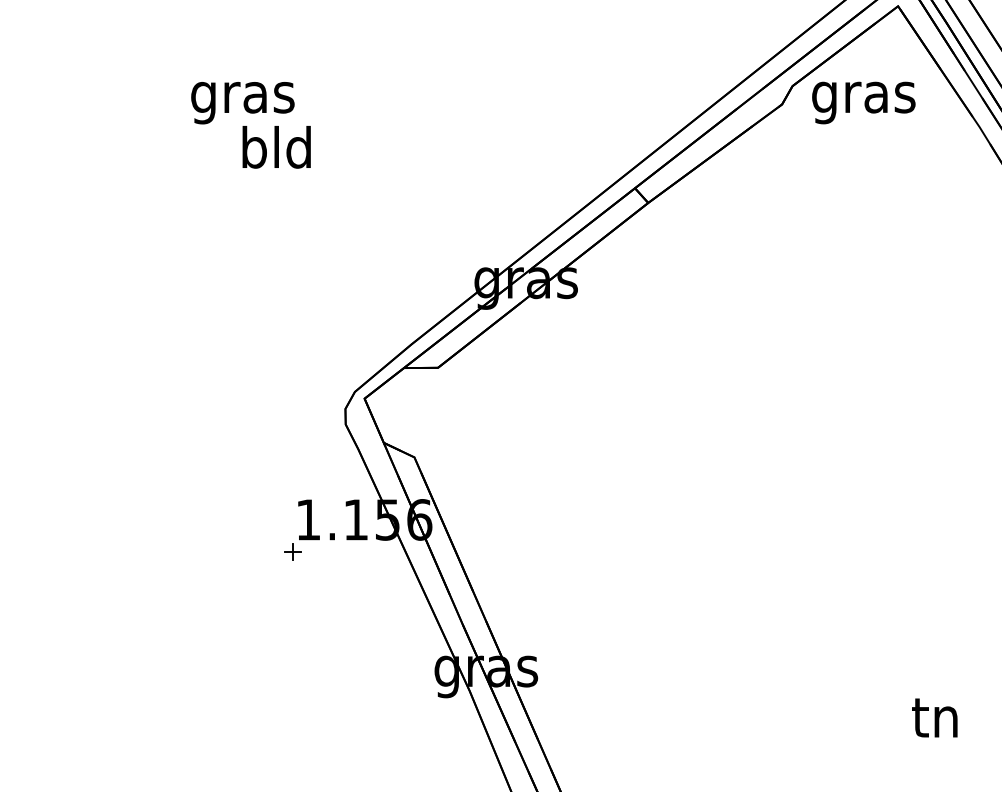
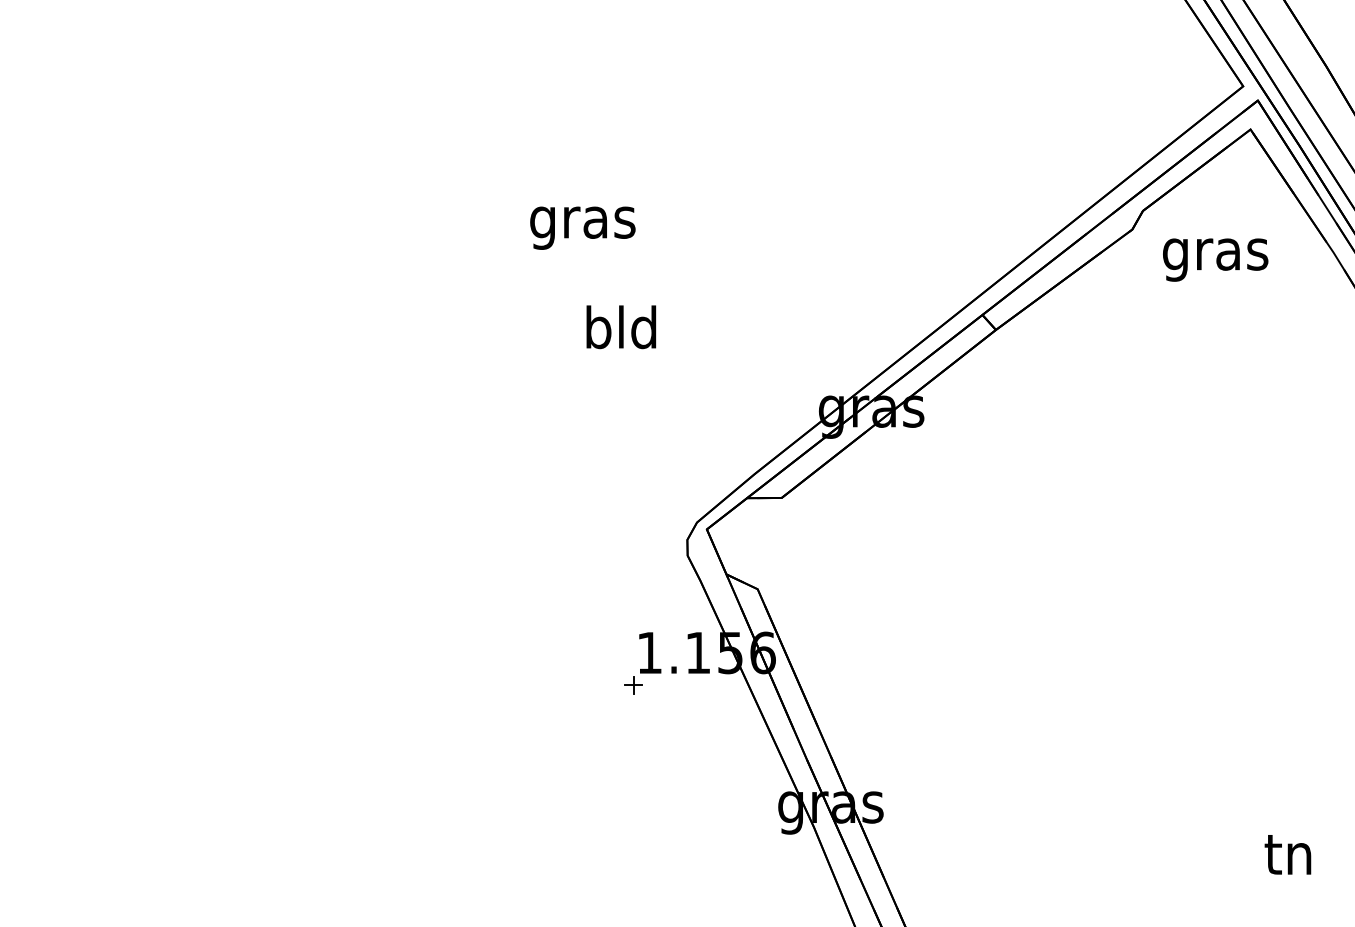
text: (863, 102) -> (1215, 259), moved
text: (276, 147) -> (621, 327), moved

